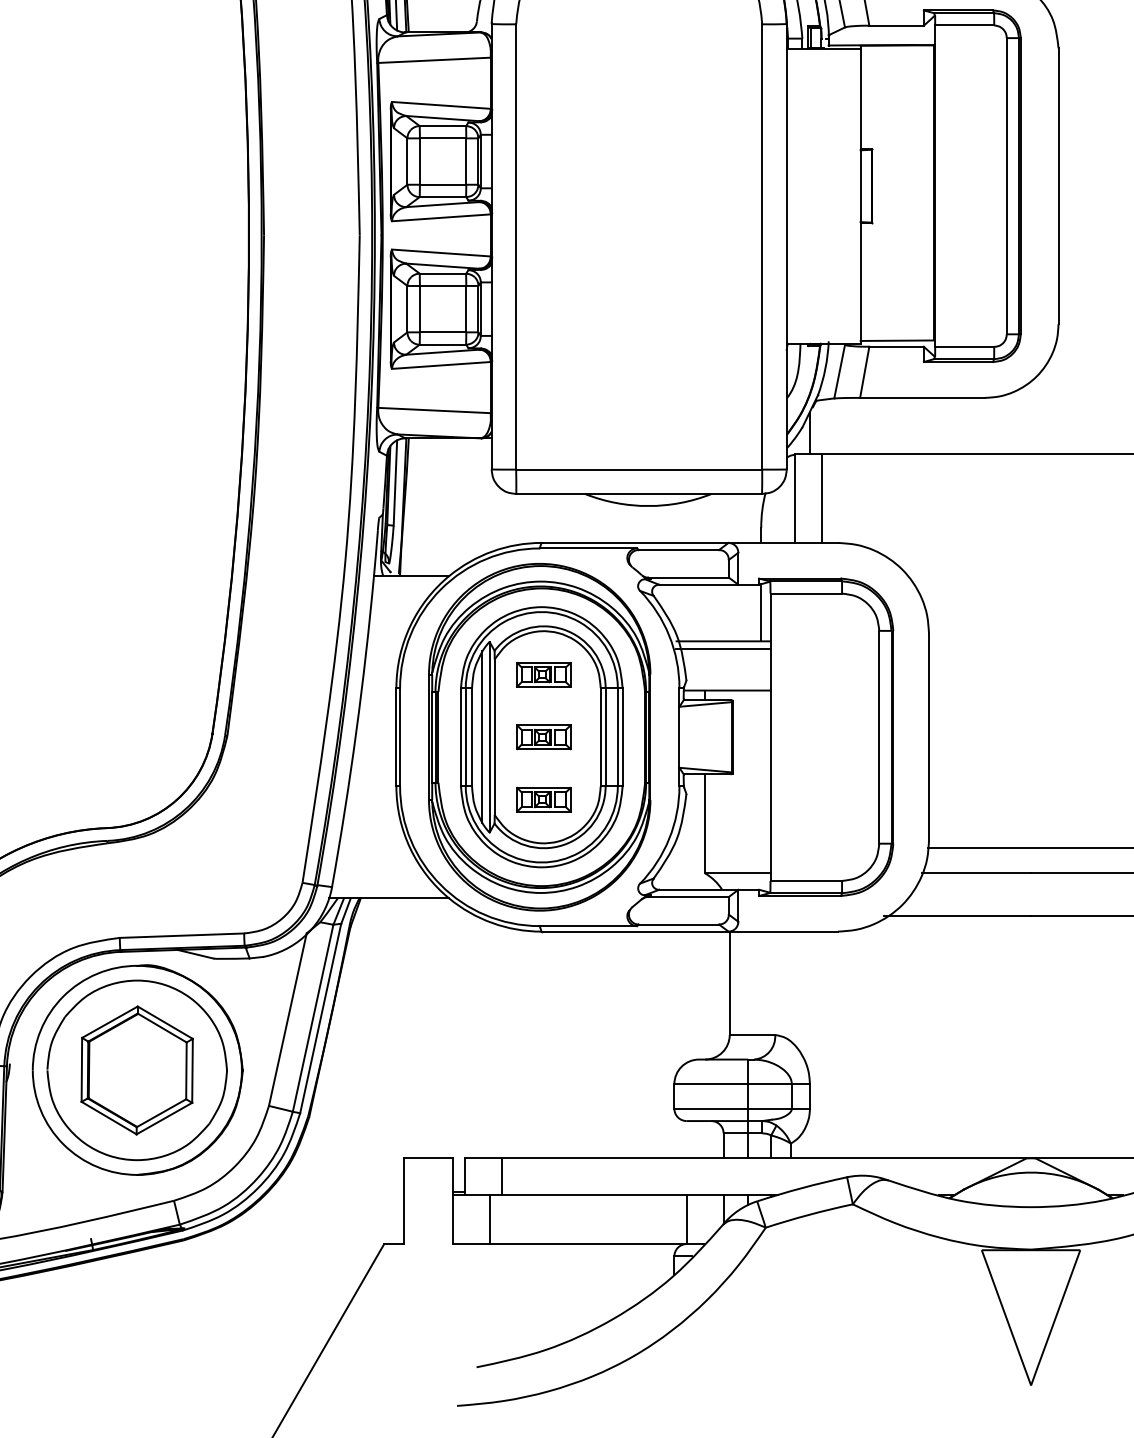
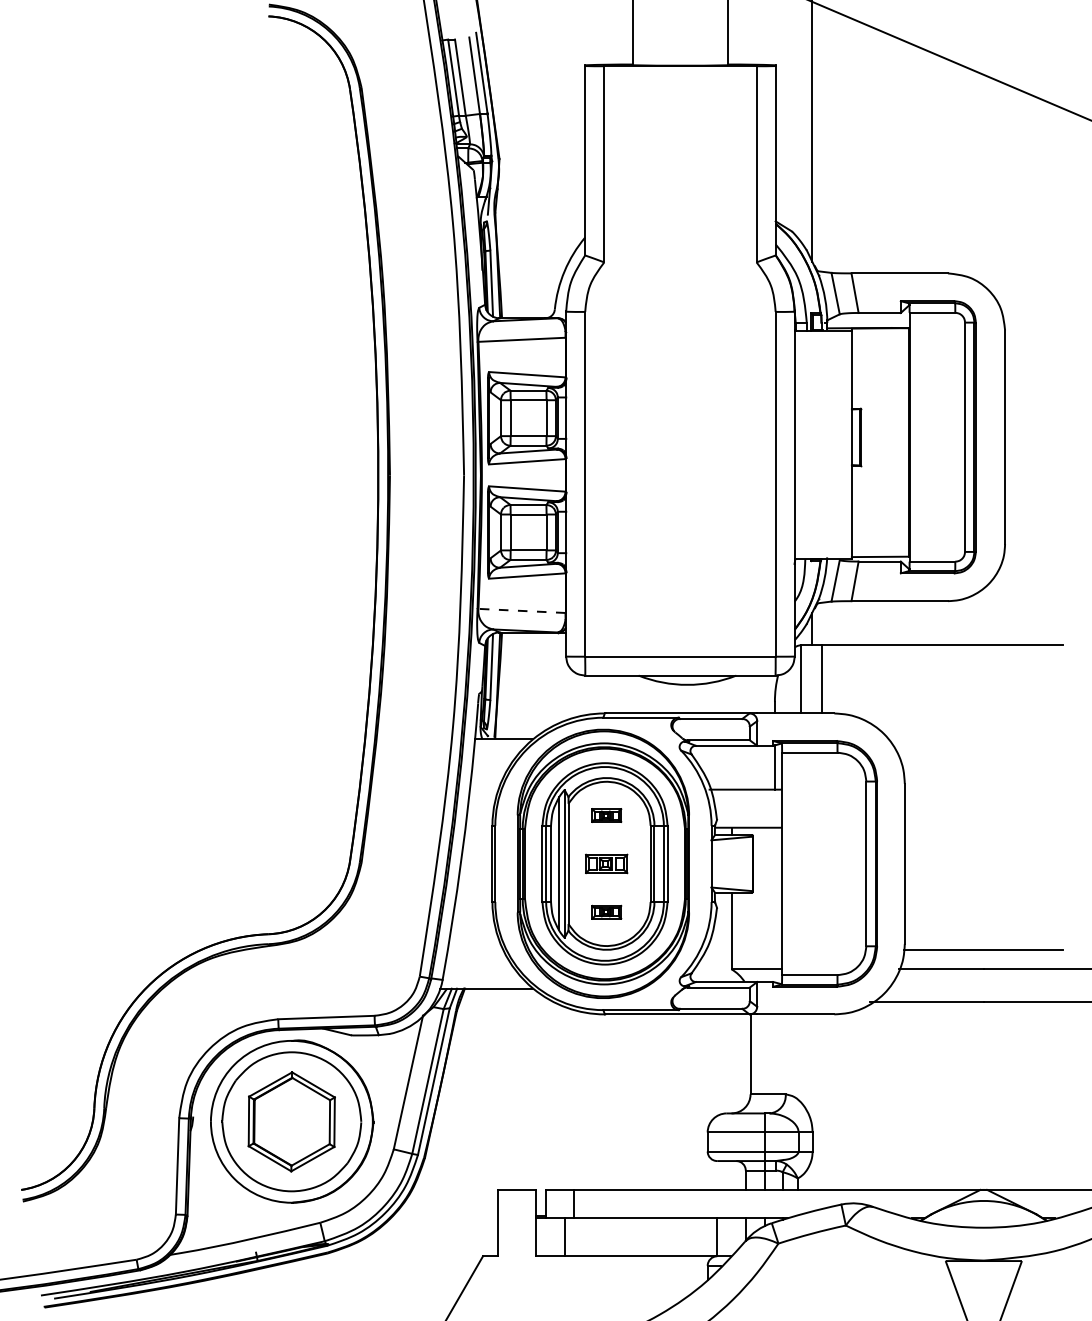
line: (433, 409) -> (521, 610), solid -> dashed
line: (723, 648) -> (745, 795), removed
part: (543, 674) -> (606, 815), size x0.7
part: (543, 800) -> (606, 912), size x0.7

